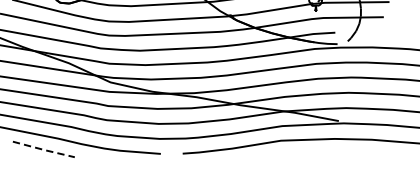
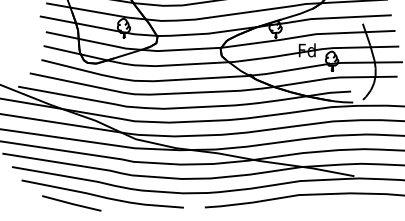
line: (44, 150) -> (72, 204), dashed -> solid

